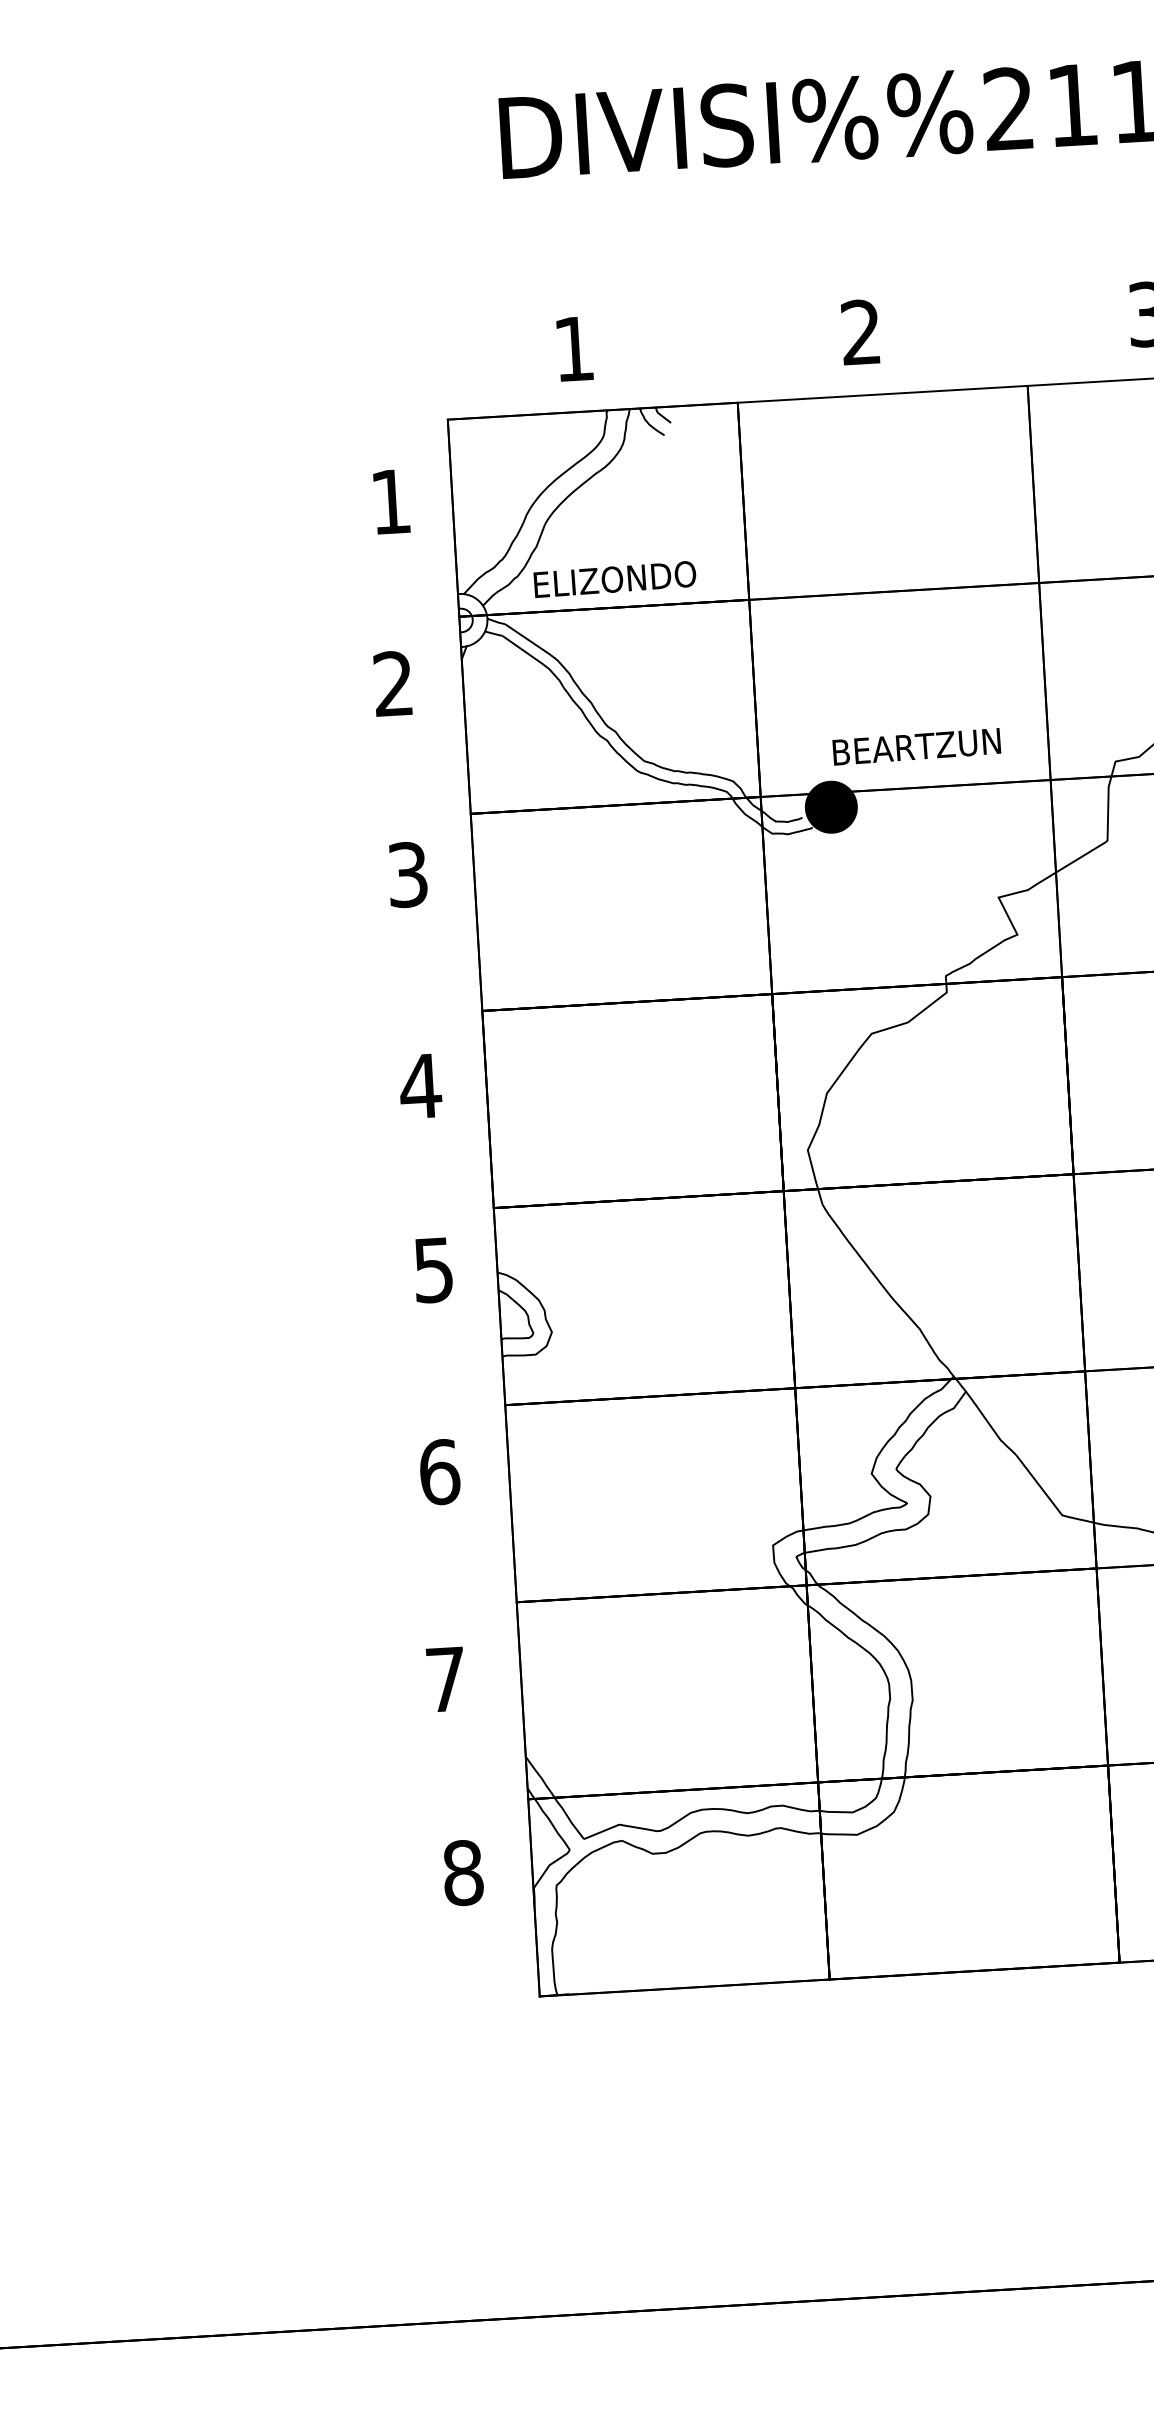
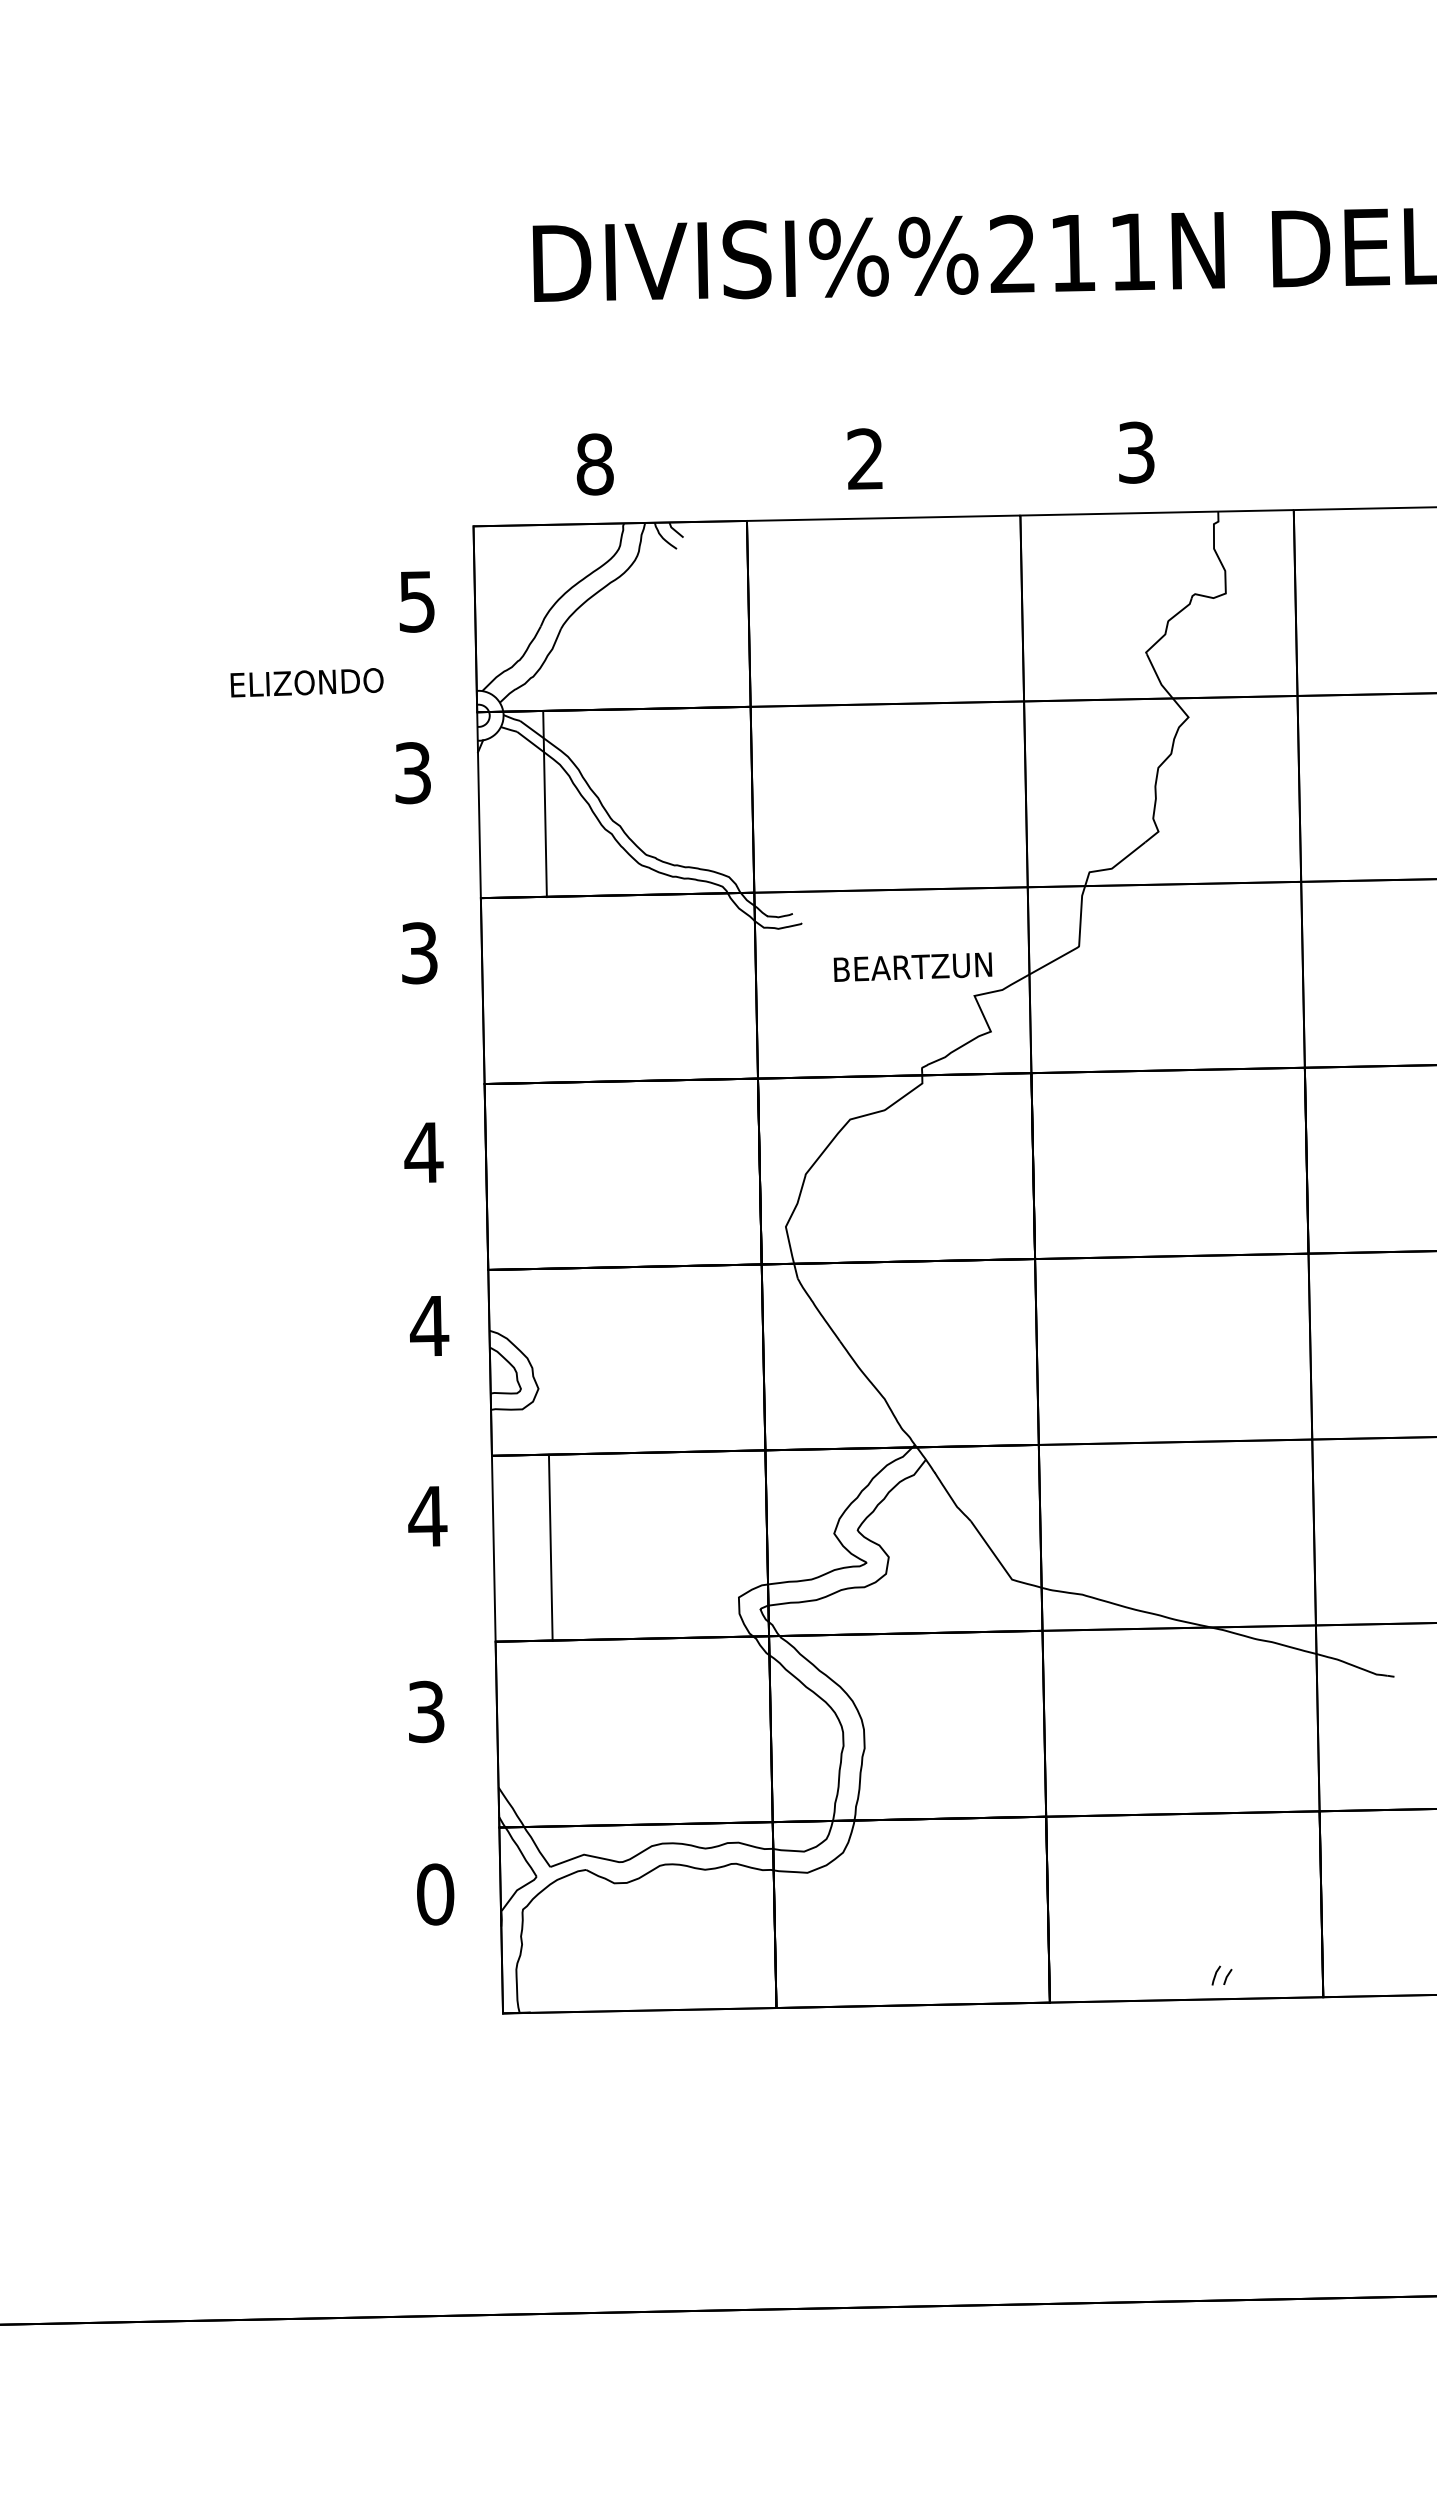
text: (573, 349) -> (594, 464), 1 -> 8
text: (390, 501) -> (416, 601), 1 -> 5
text: (614, 579) -> (306, 682), moved
text: (393, 684) -> (412, 773), 2 -> 3
line: (464, 715) -> (544, 804), moved
text: (916, 746) -> (912, 966), moved
fill: (831, 806) -> (820, 904), removed
text: (433, 1270) -> (429, 1326), 5 -> 4
text: (439, 1472) -> (427, 1516), 6 -> 4
line: (510, 1503) -> (550, 1547), moved
text: (446, 1679) -> (426, 1711), 7 -> 3
text: (463, 1872) -> (435, 1894), 8 -> 0

